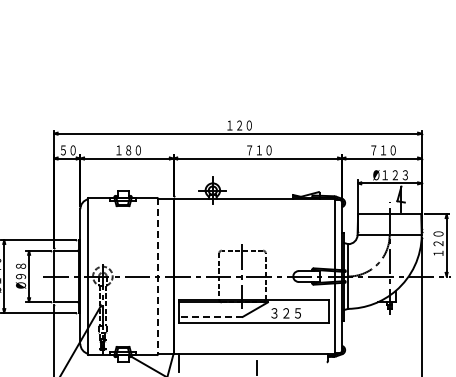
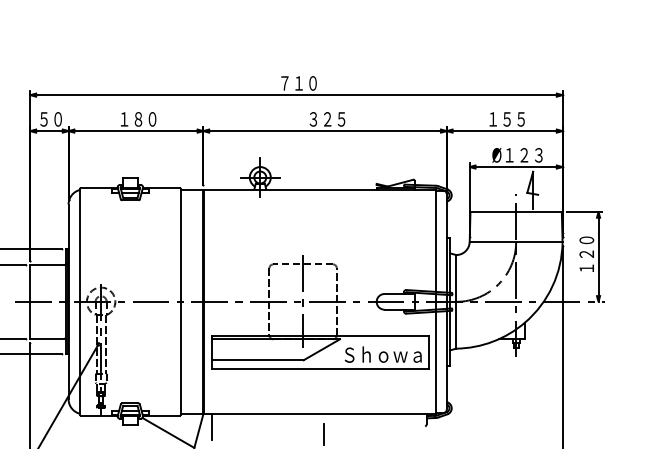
text: (234, 125) -> (291, 83), １２０ -> ７１０
text: (259, 150) -> (327, 119), ７１０ -> ３２５
text: (383, 150) -> (507, 119), ７１０ -> １５５
line: (157, 277) -> (180, 303), dashed -> solid
text: (297, 312) -> (382, 353), ３２５ -> Ｓｈｏｗａ
line: (211, 316) -> (258, 359), dashed -> solid

